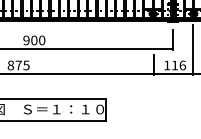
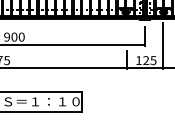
text: (178, 65) -> (149, 60), 116 -> 125

